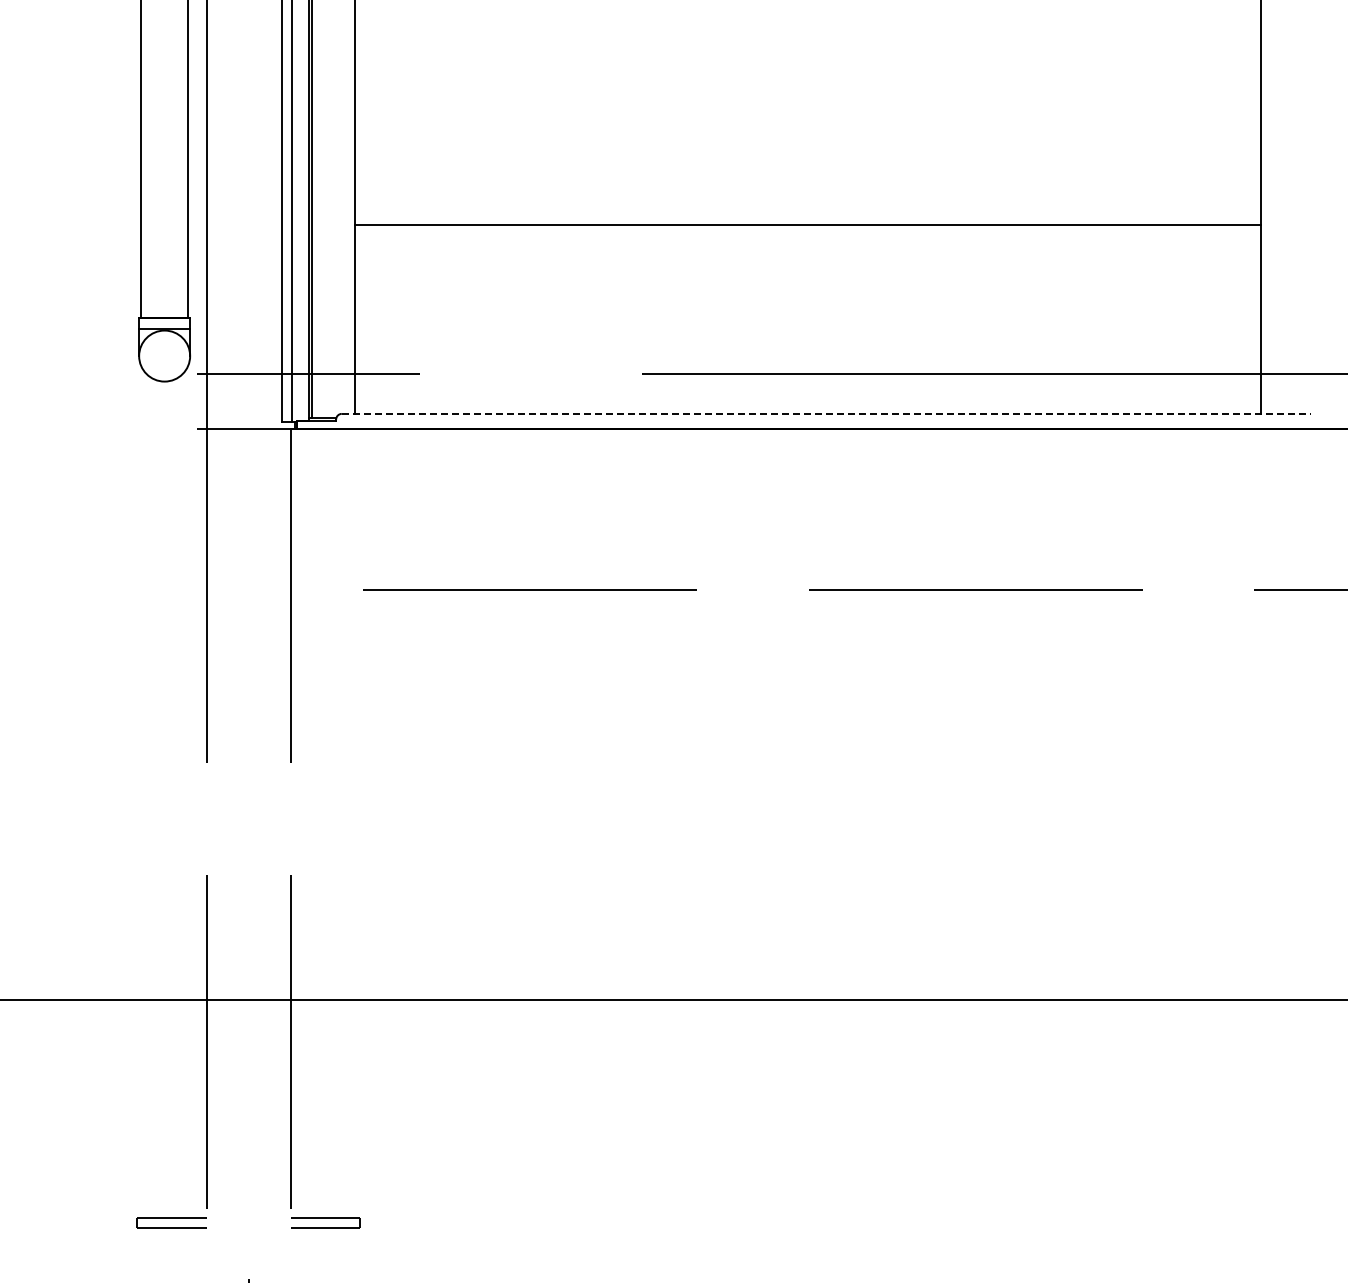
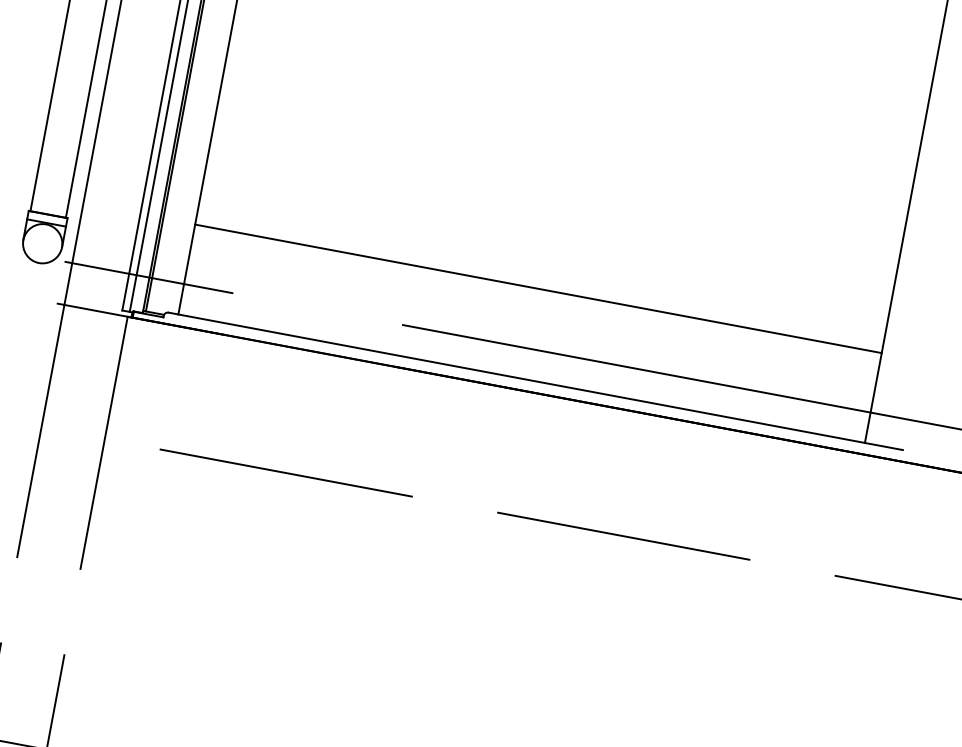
line: (807, 225) -> (538, 288), moved
line: (826, 413) -> (535, 381), dashed -> solid

